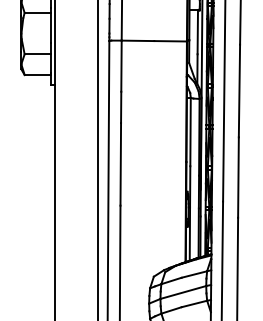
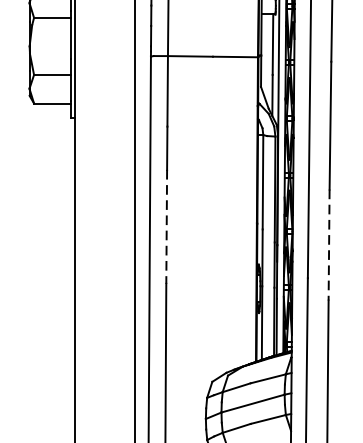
line: (120, 164) -> (166, 227), solid -> dashed
line: (238, 178) -> (329, 246), solid -> dashed

